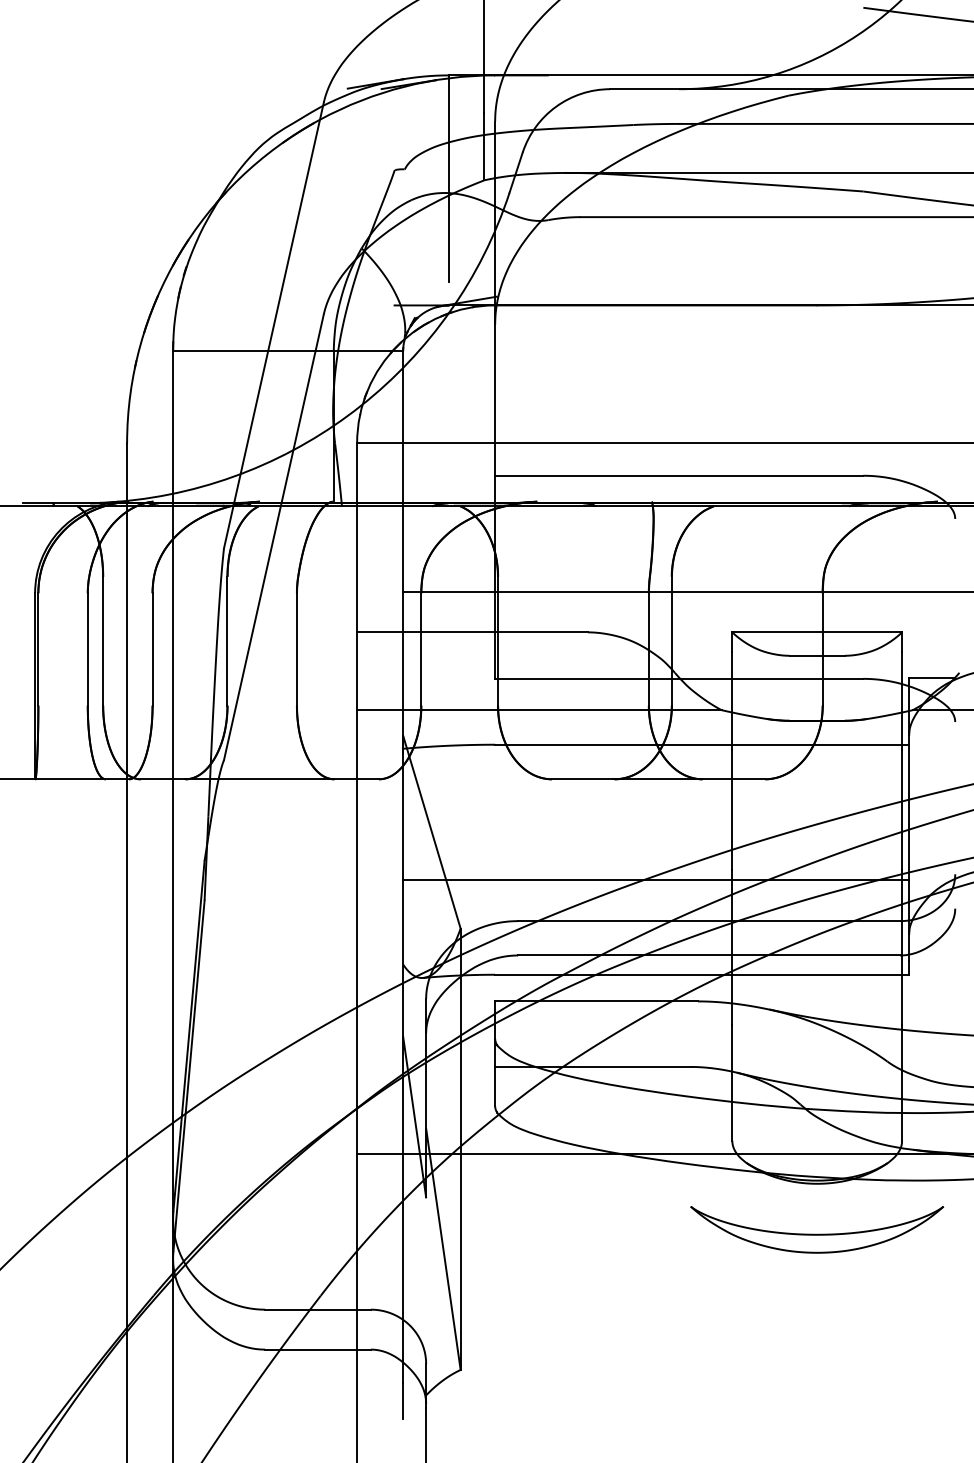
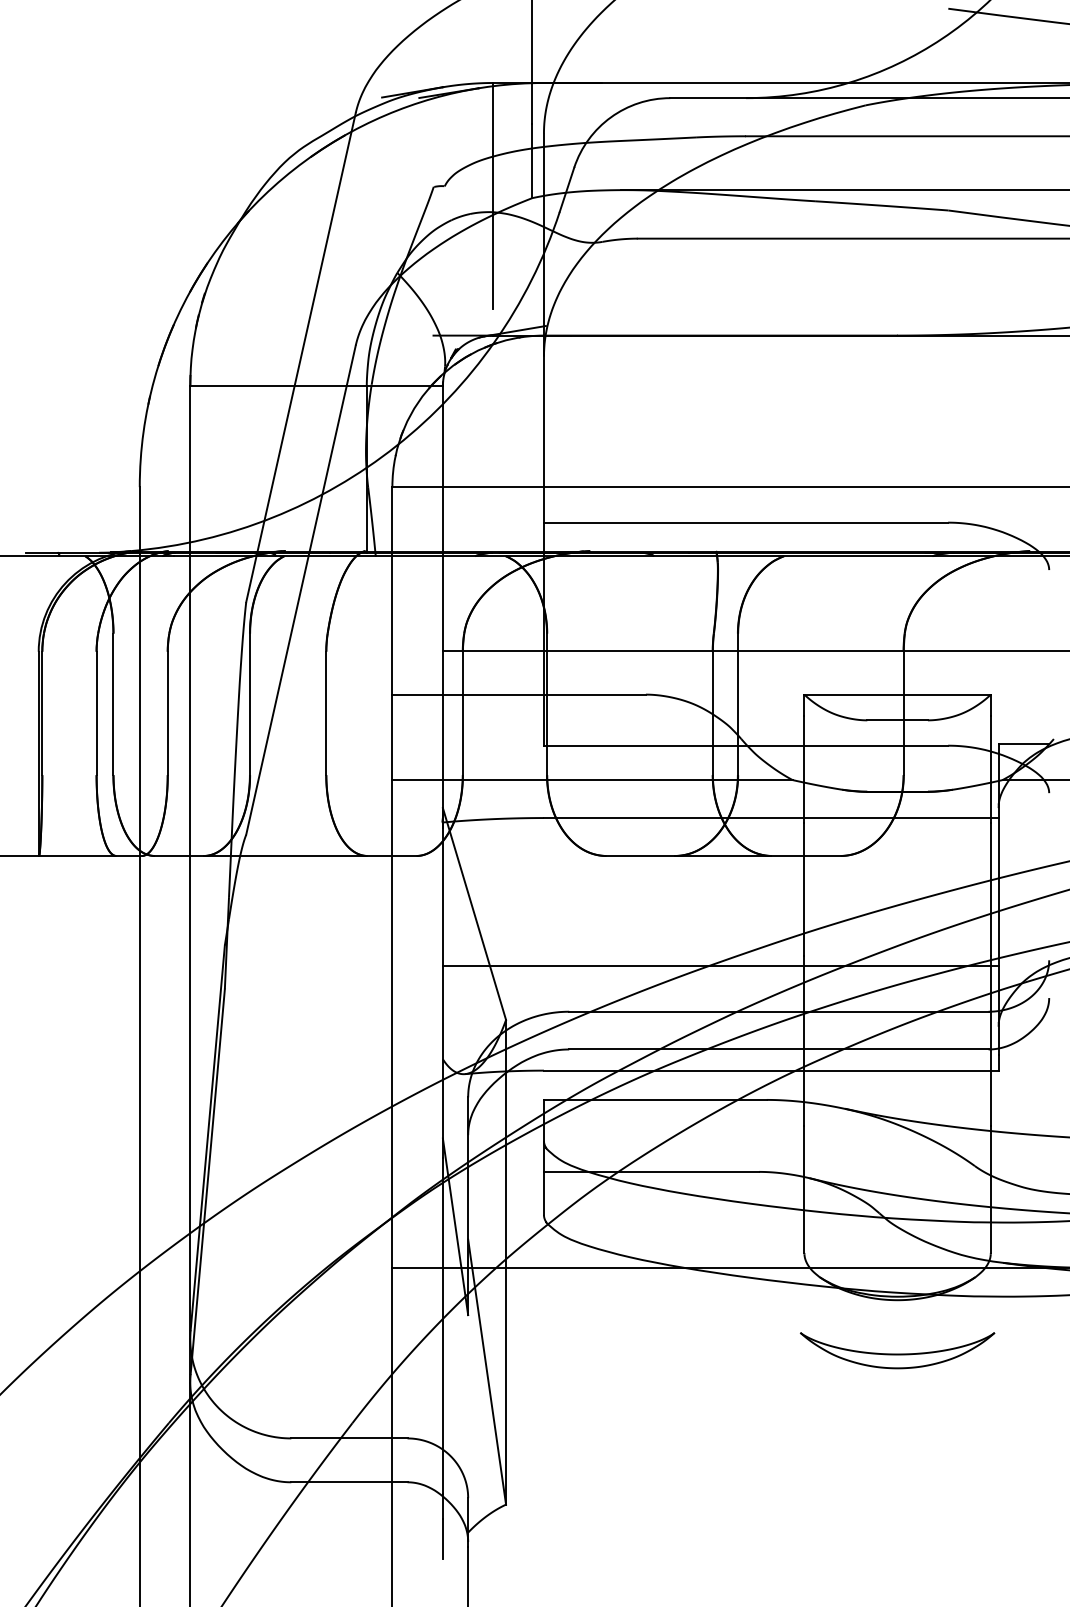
part: (817, 1229) -> (897, 1350), size x0.7

